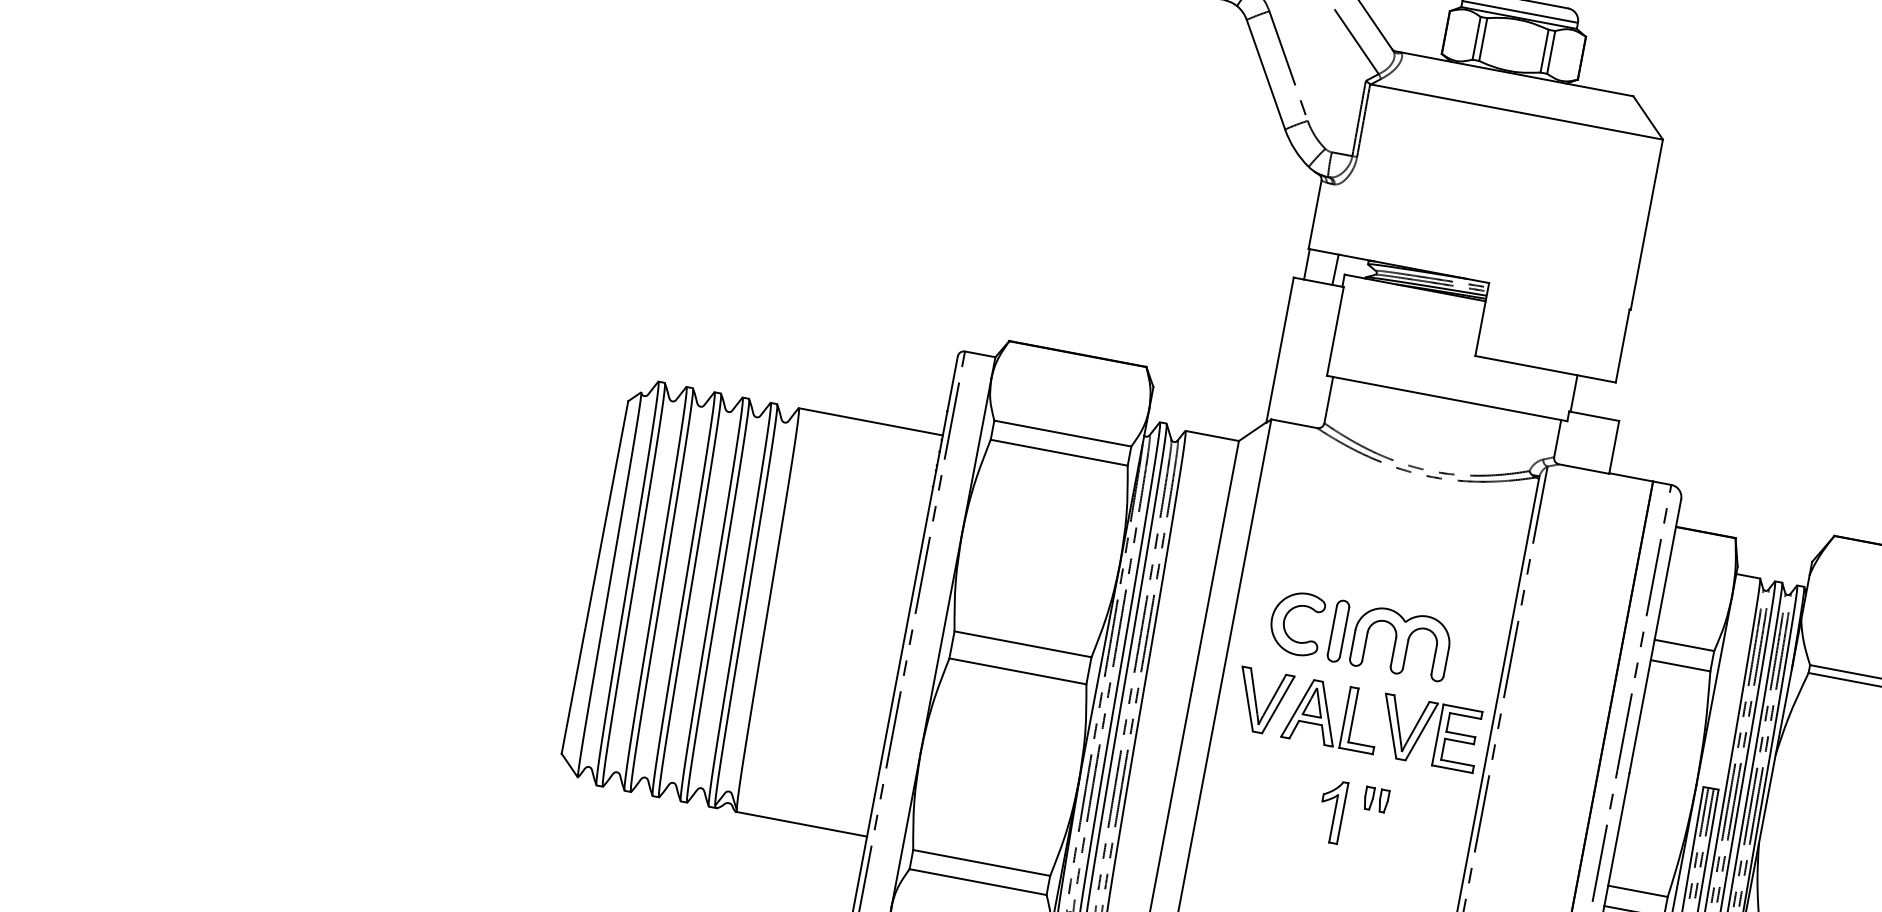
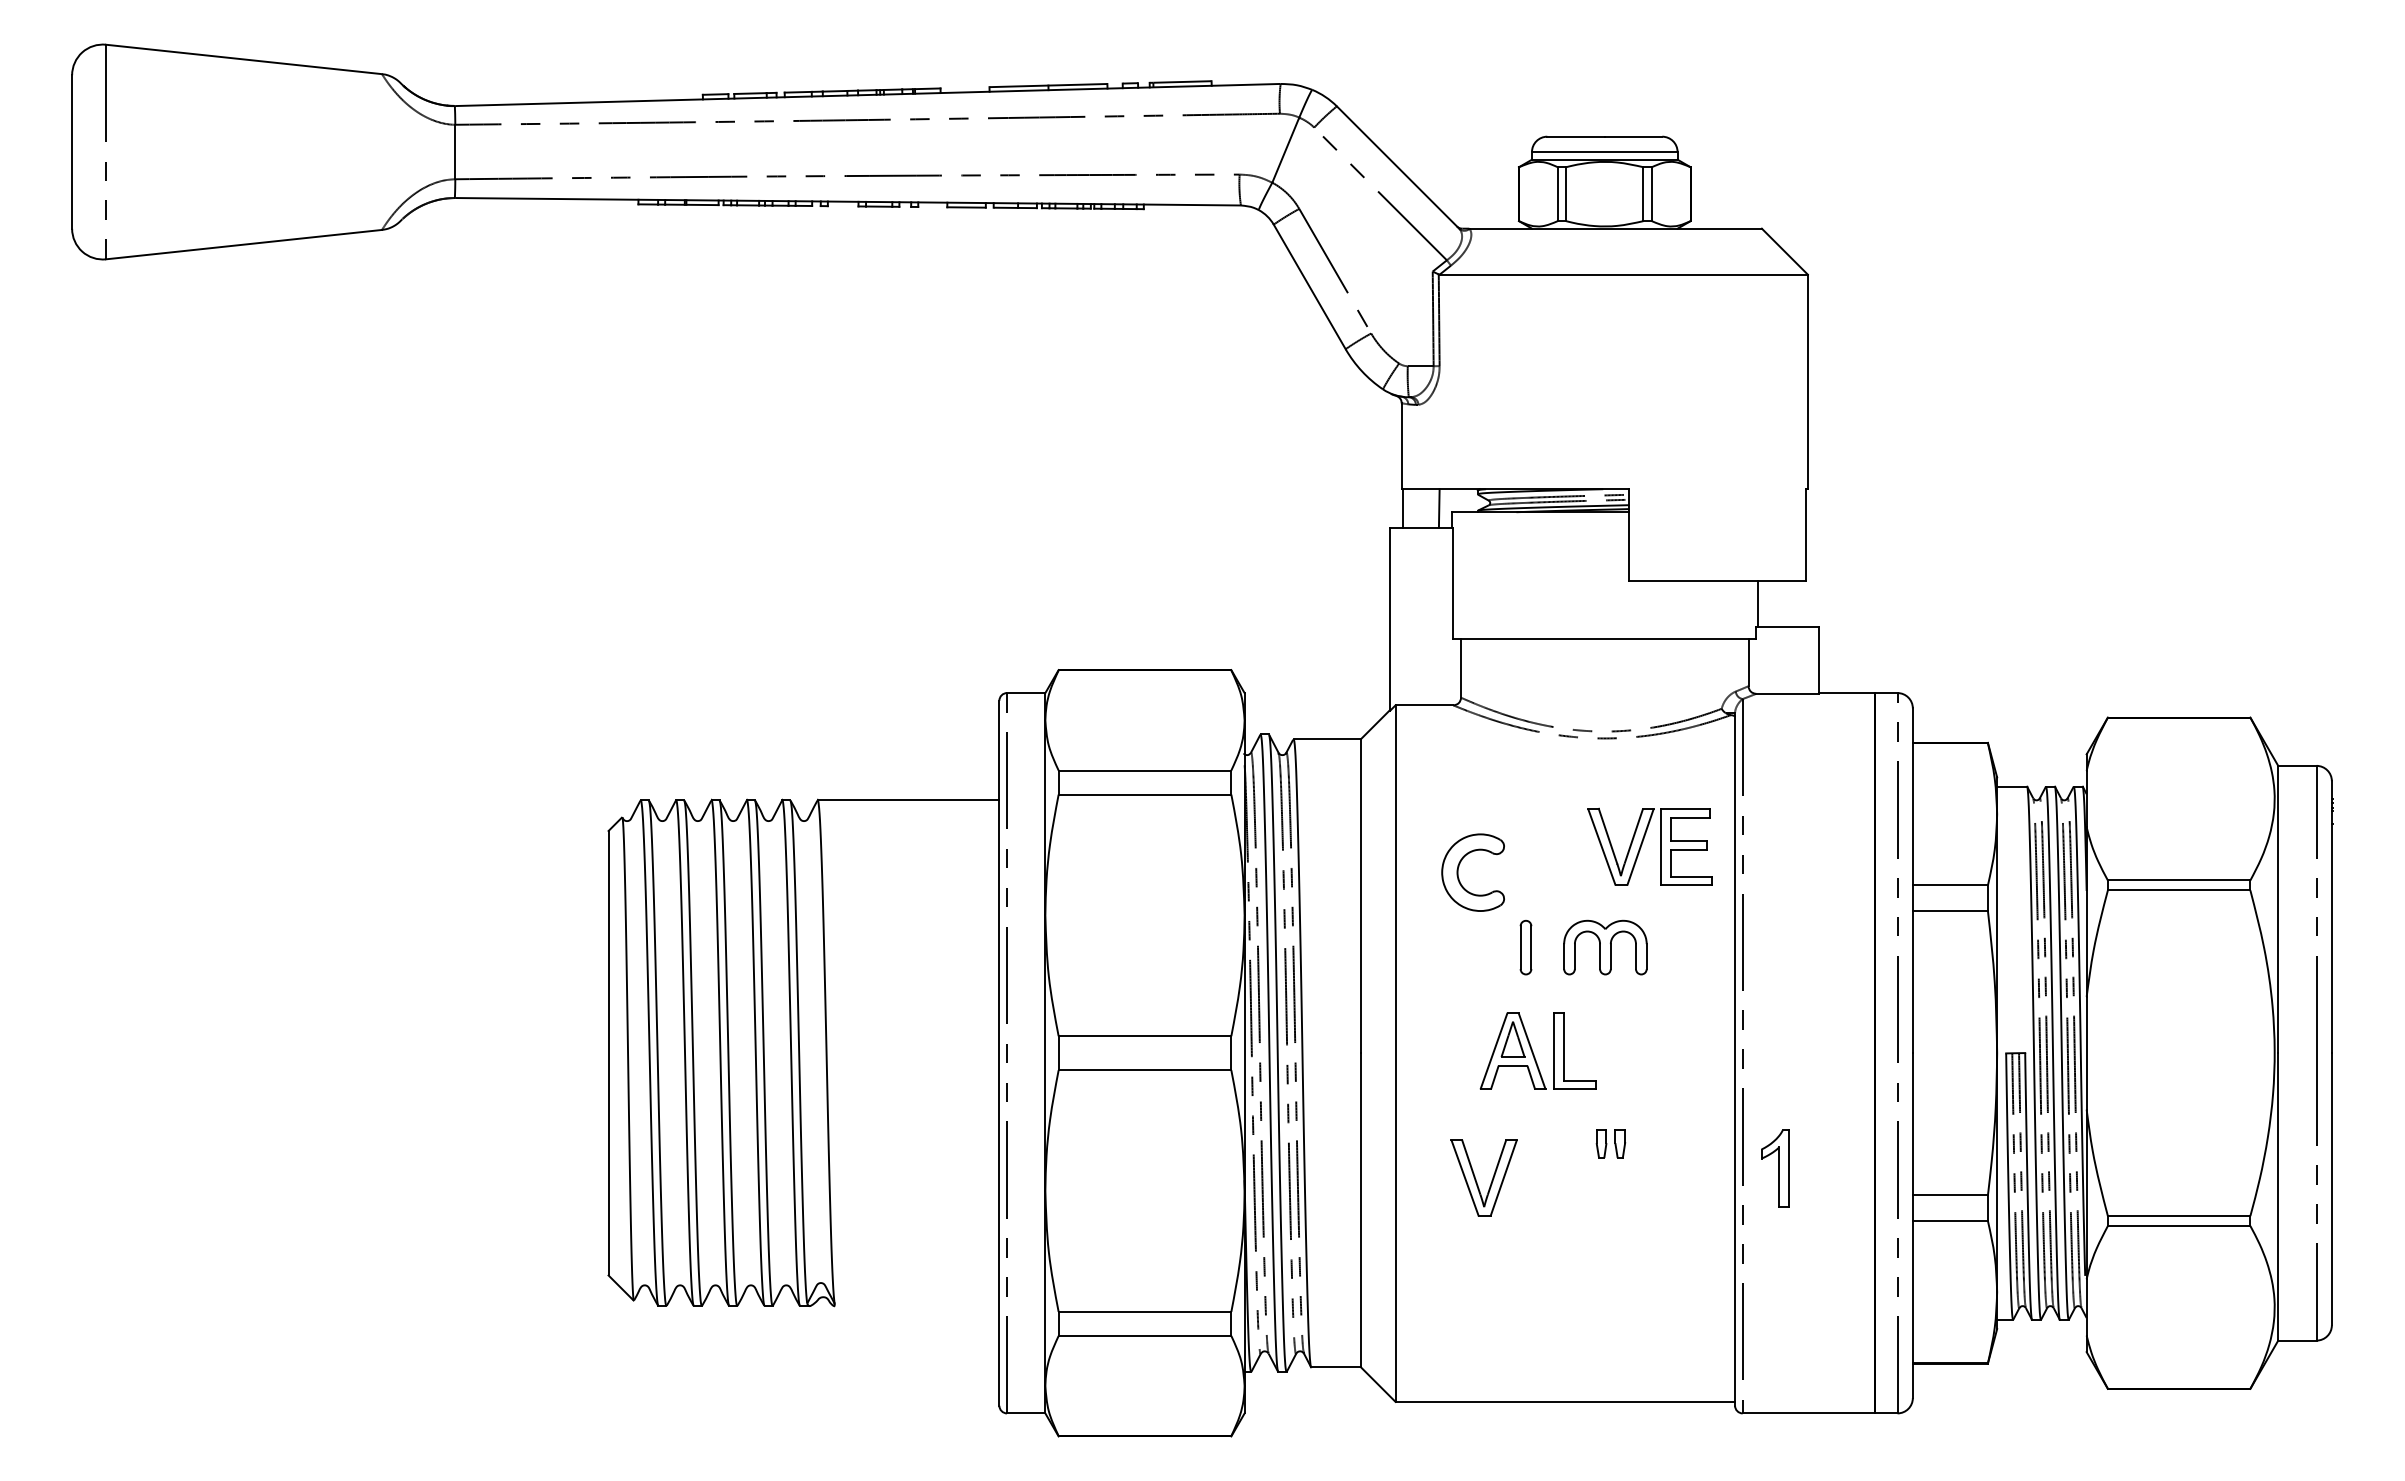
part: (1286, 617) -> (1459, 867), moved
part: (1338, 631) -> (1525, 947), size x0.7
part: (1401, 642) -> (1605, 947), size x0.7
part: (1256, 701) -> (1476, 1179), moved
part: (1423, 730) -> (1642, 845), moved
part: (1331, 811) -> (1775, 1168), moved
line: (801, 824) -> (916, 1306), removed

